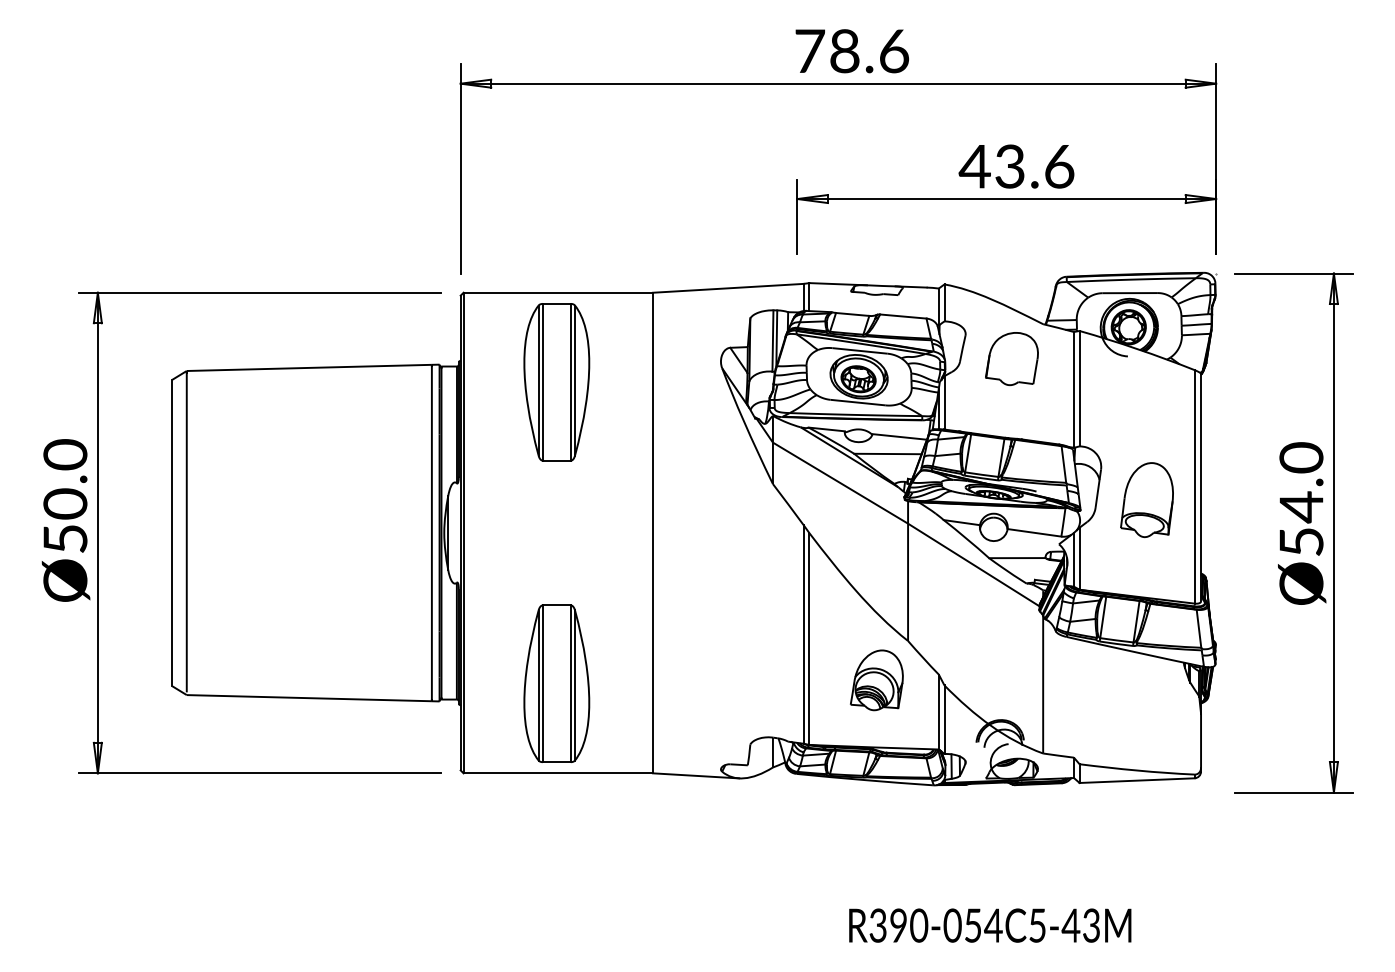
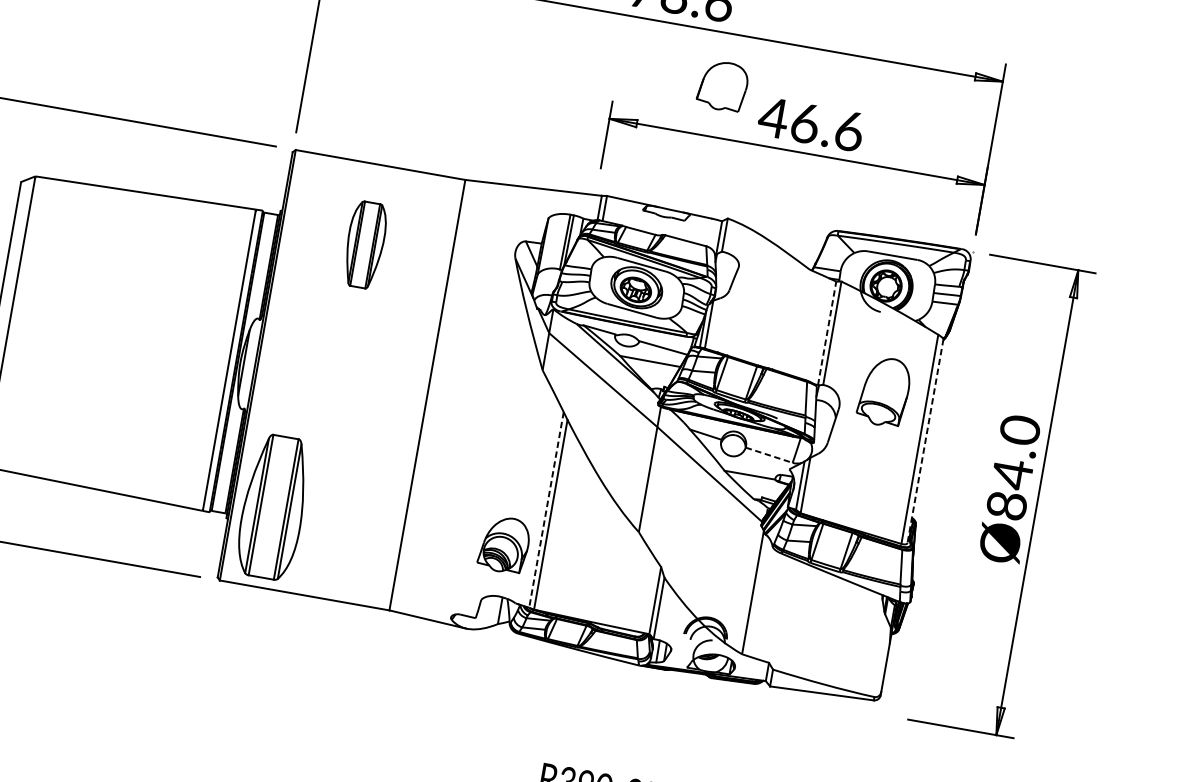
text: (1010, 166) -> (805, 123), 43.6 -> 46.6
part: (1011, 359) -> (722, 86), moved
part: (556, 382) -> (364, 245), size x0.6
line: (1073, 389) -> (826, 333), solid -> dashed
line: (1201, 487) -> (925, 441), solid -> dashed
part: (1146, 500) -> (883, 392), moved
line: (1034, 532) -> (769, 454), solid -> dashed
text: (1301, 541) -> (1006, 505), Ø54.0 -> Ø84.0
line: (803, 635) -> (546, 510), solid -> dashed
part: (876, 680) -> (504, 544), moved
part: (556, 683) -> (273, 506), moved

